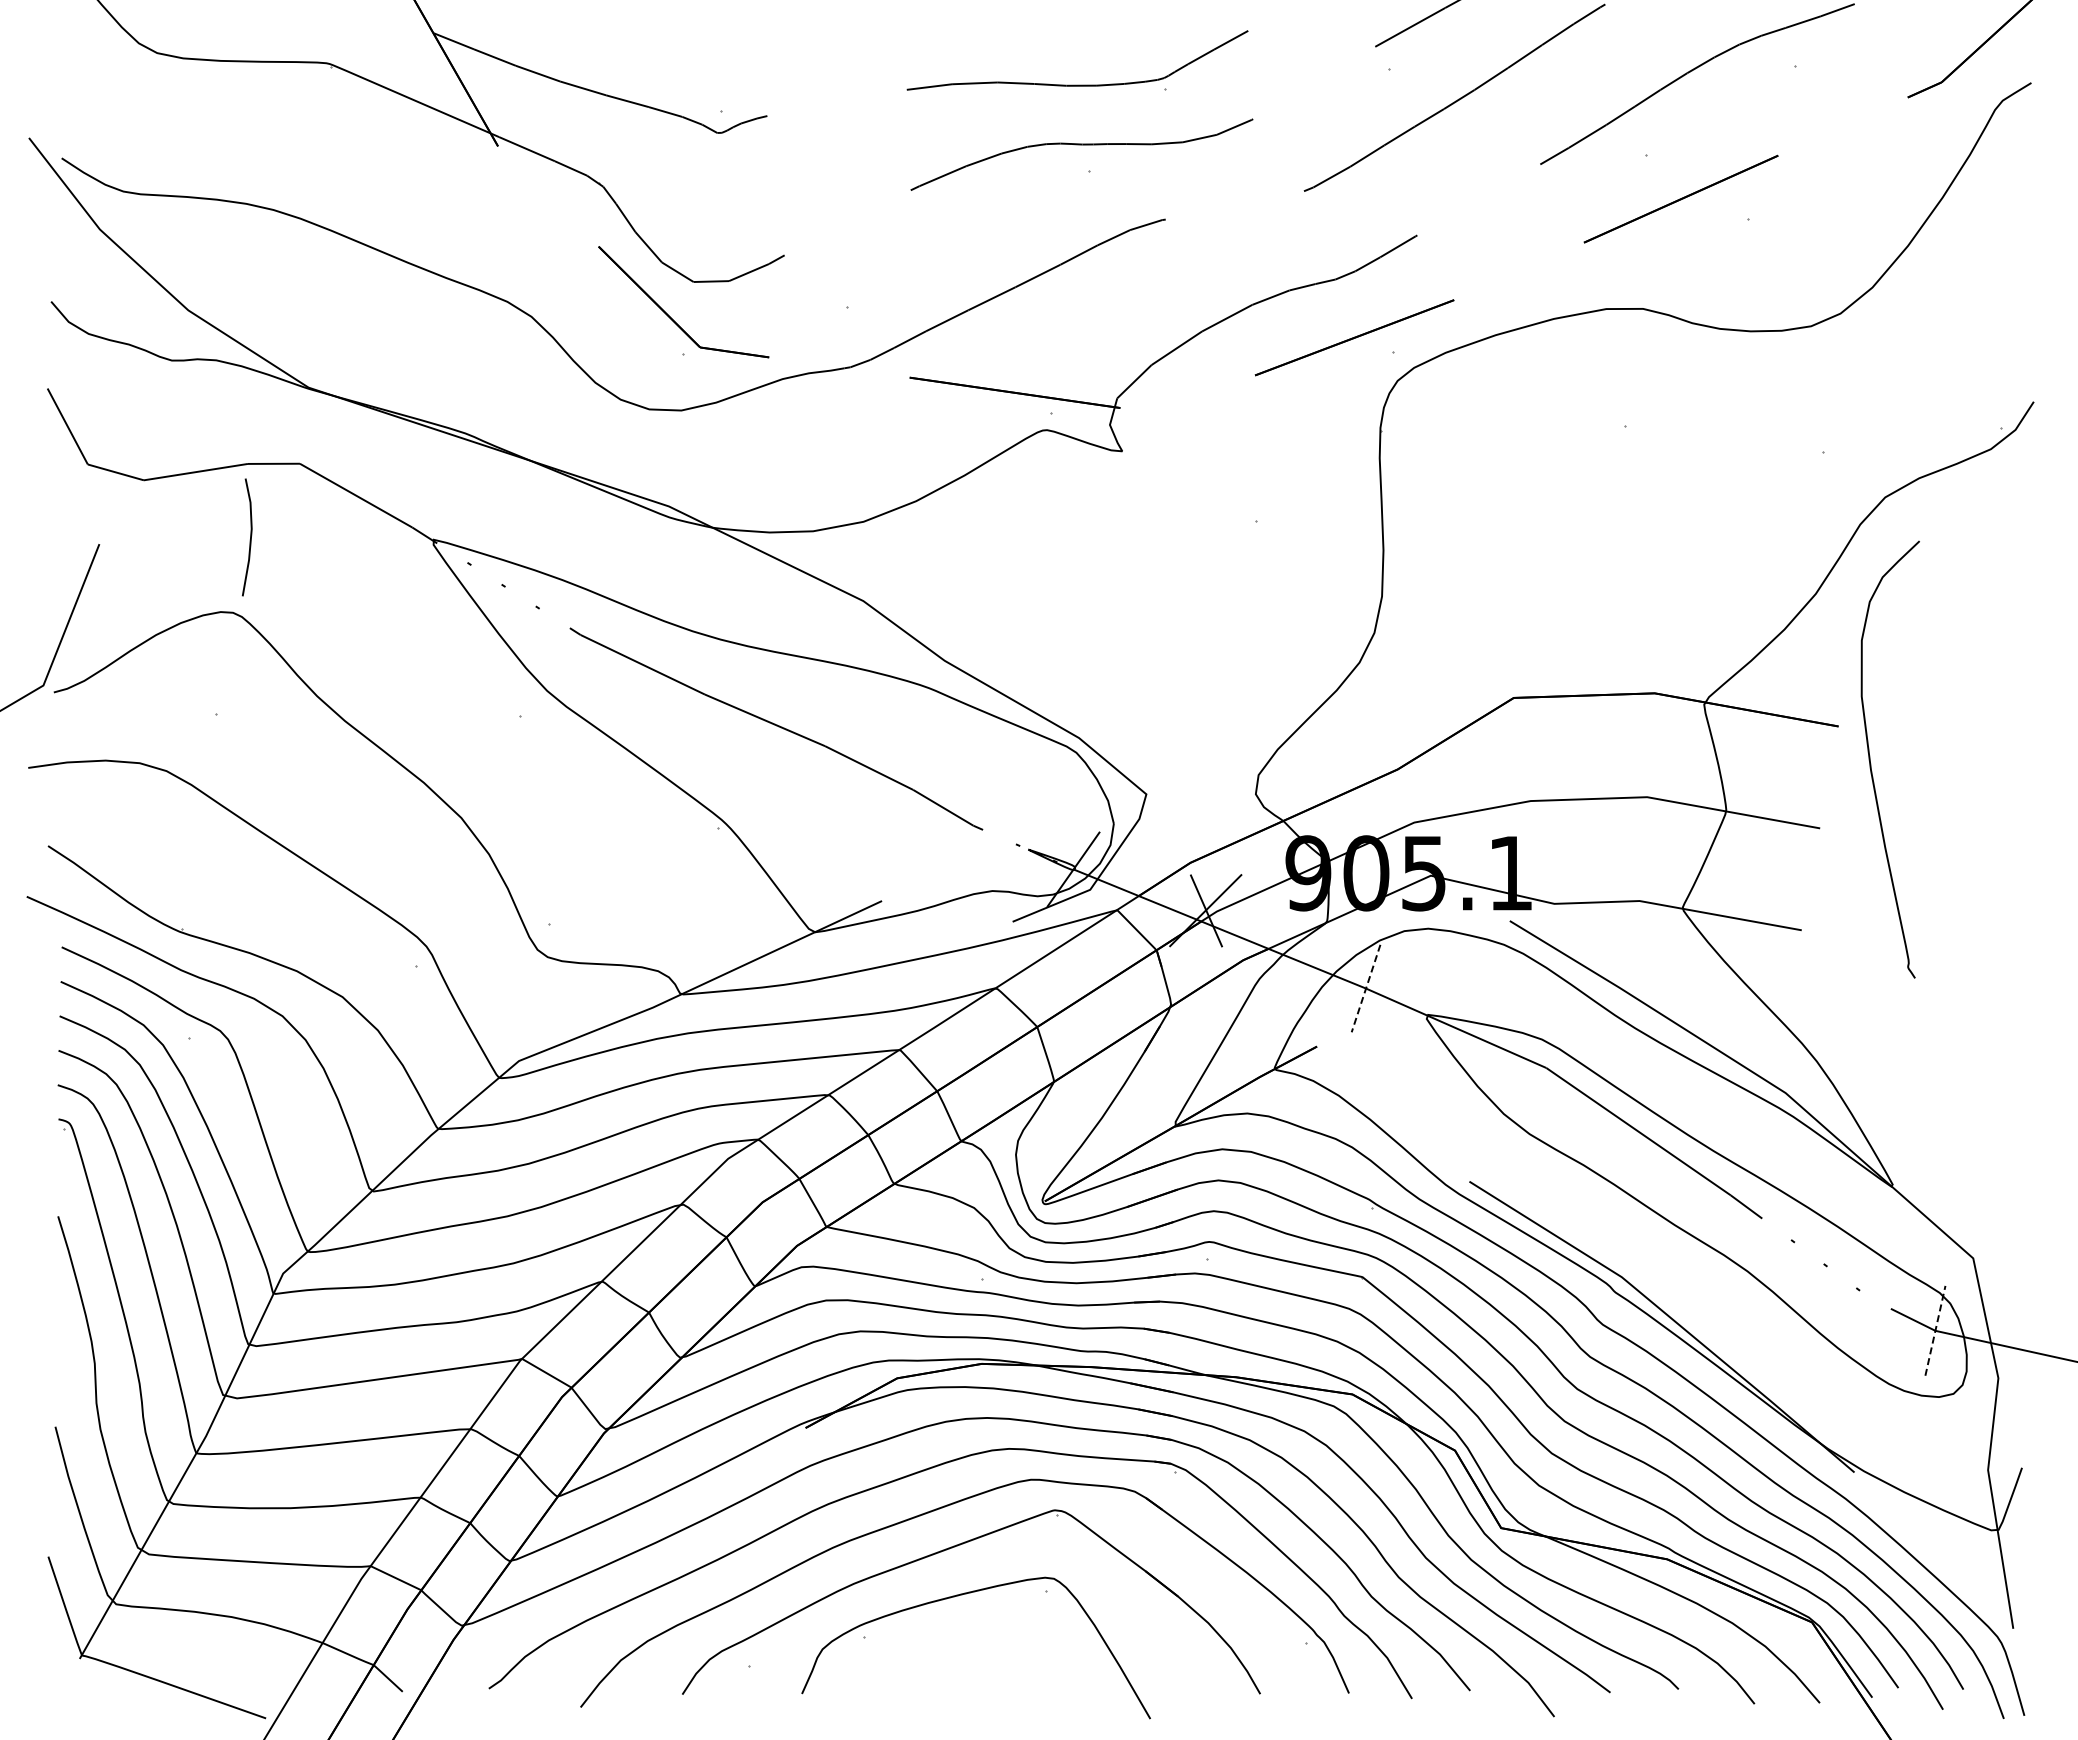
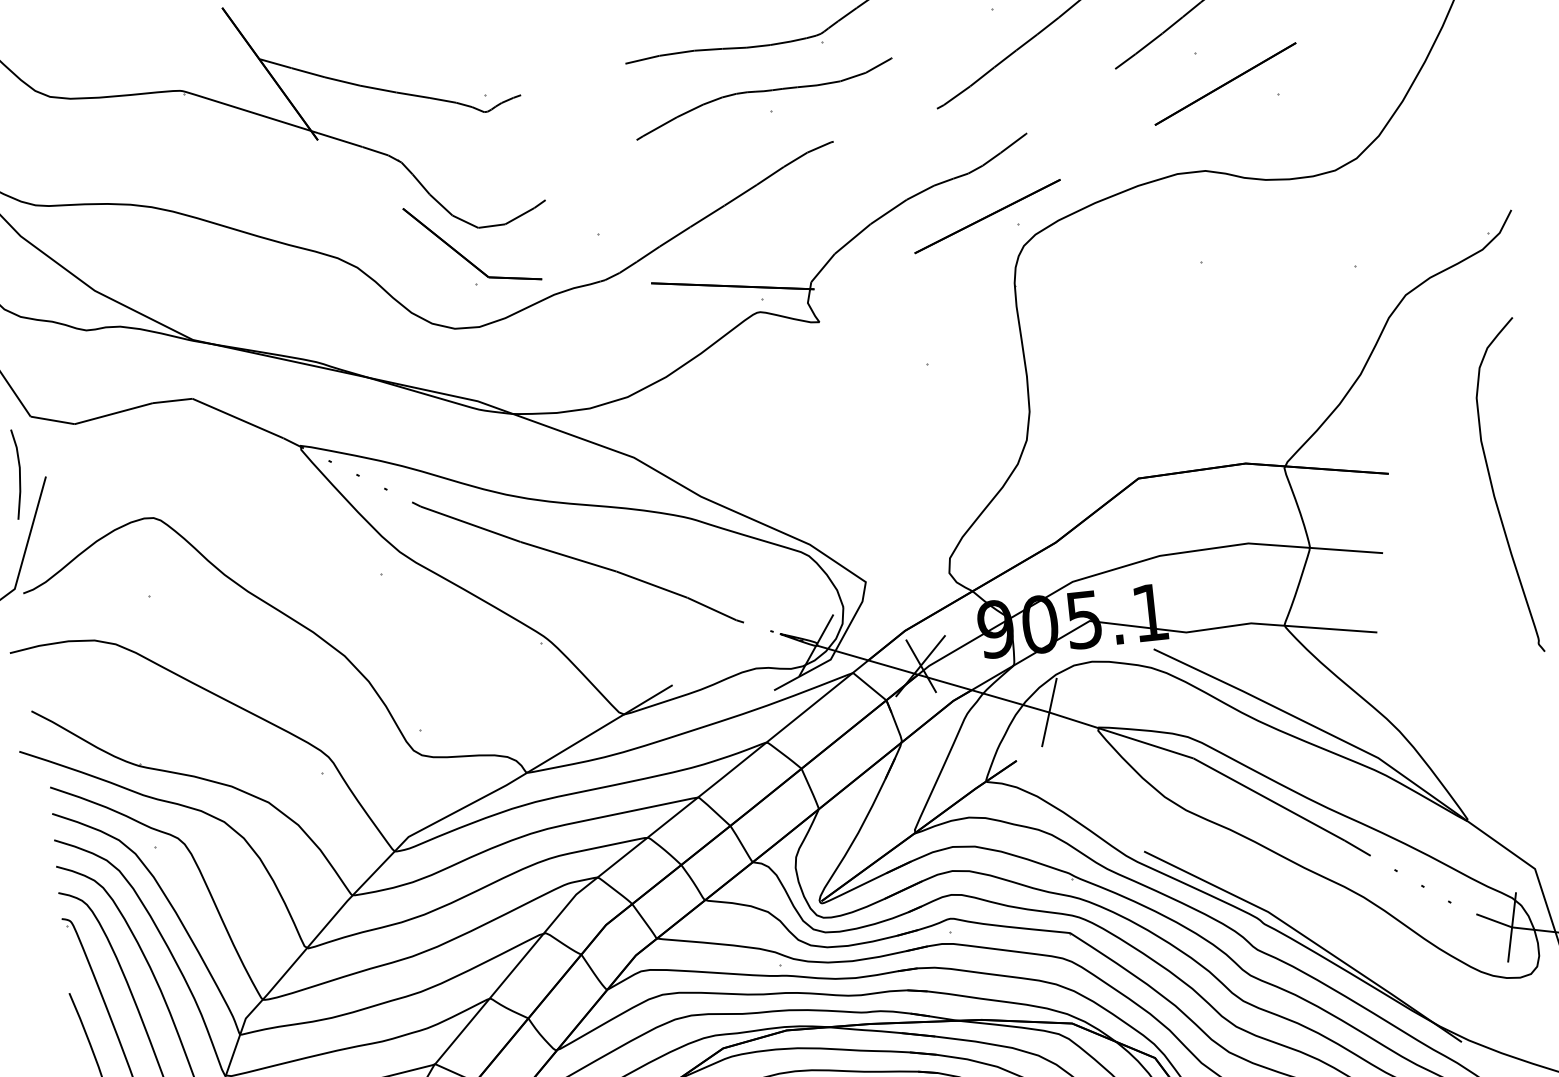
line: (250, 537) -> (19, 474), moved
curve: (1871, 763) -> (1494, 491), moved
line: (1365, 989) -> (1049, 713), dashed -> solid
line: (1935, 1330) -> (1512, 927), dashed -> solid

